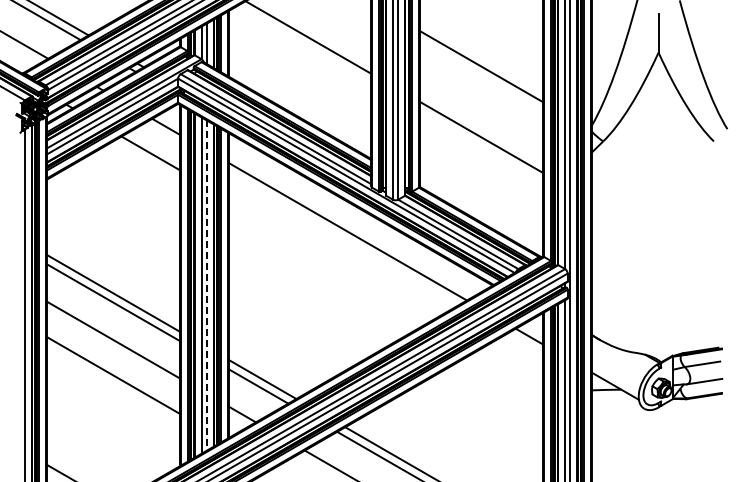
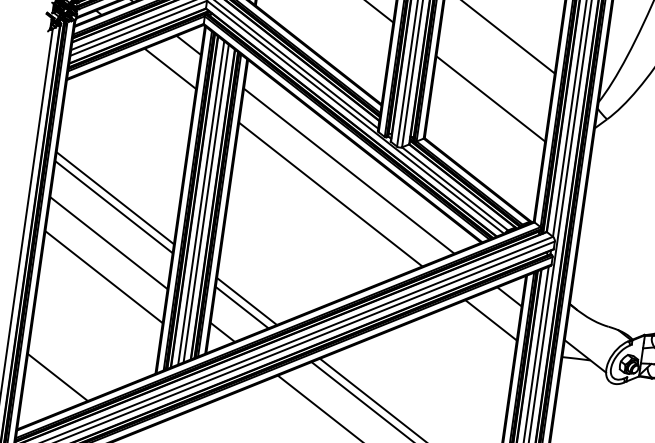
line: (332, 258) -> (330, 194), added
line: (206, 286) -> (205, 204), dashed -> solid
line: (514, 363) -> (491, 320), added

